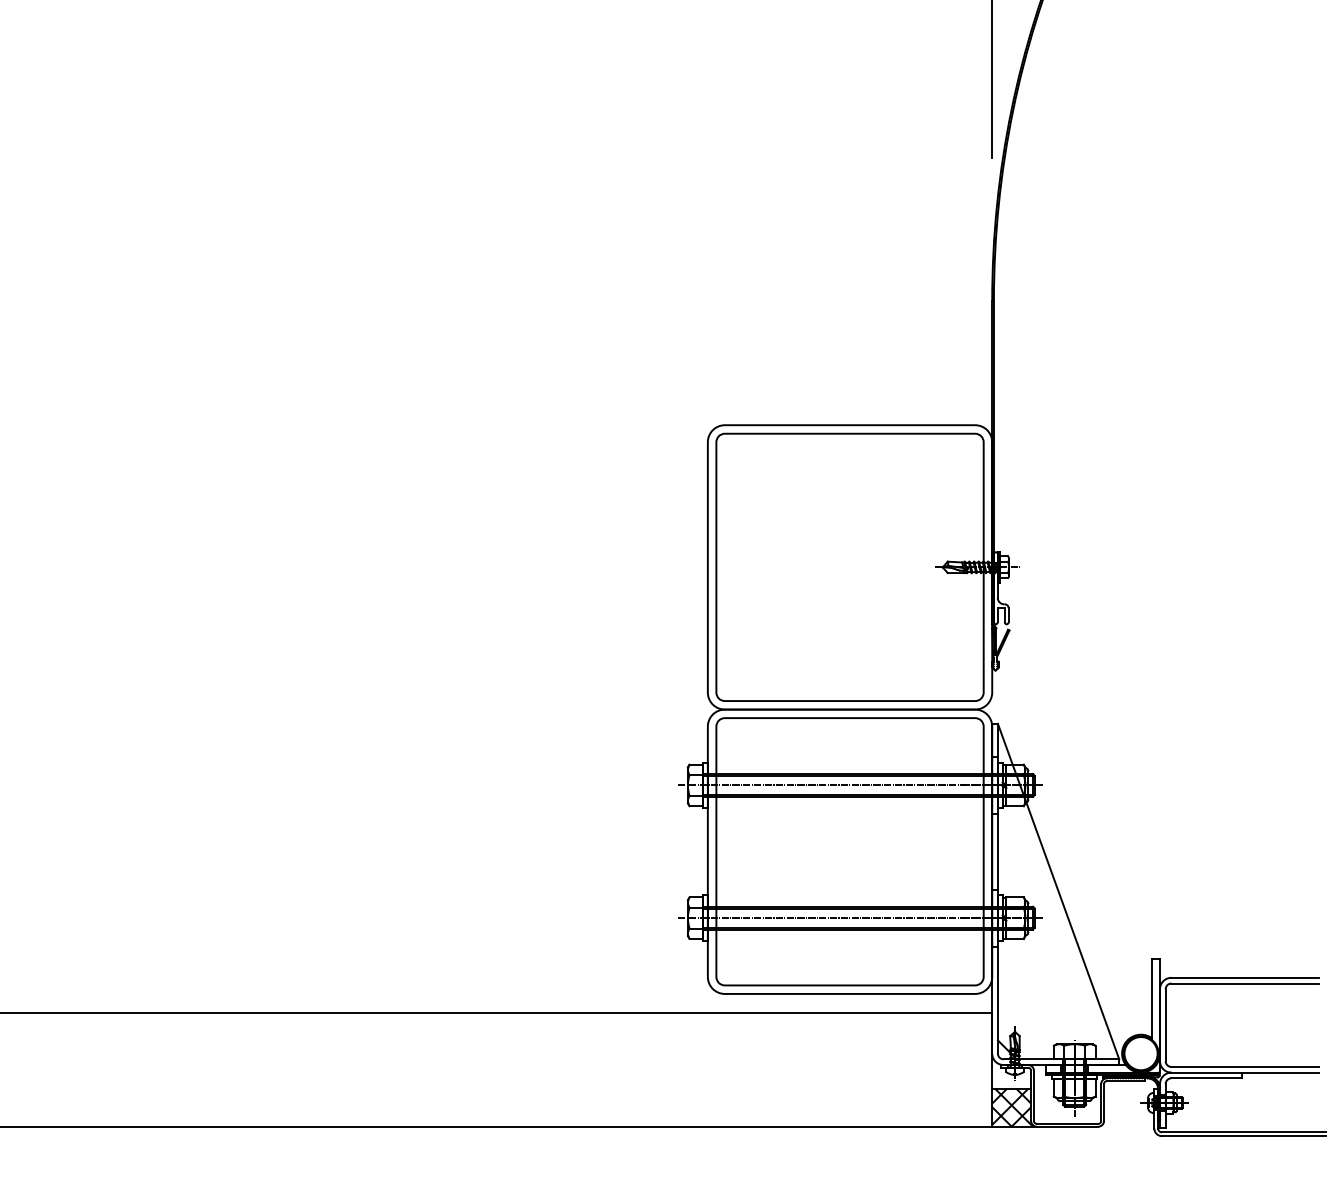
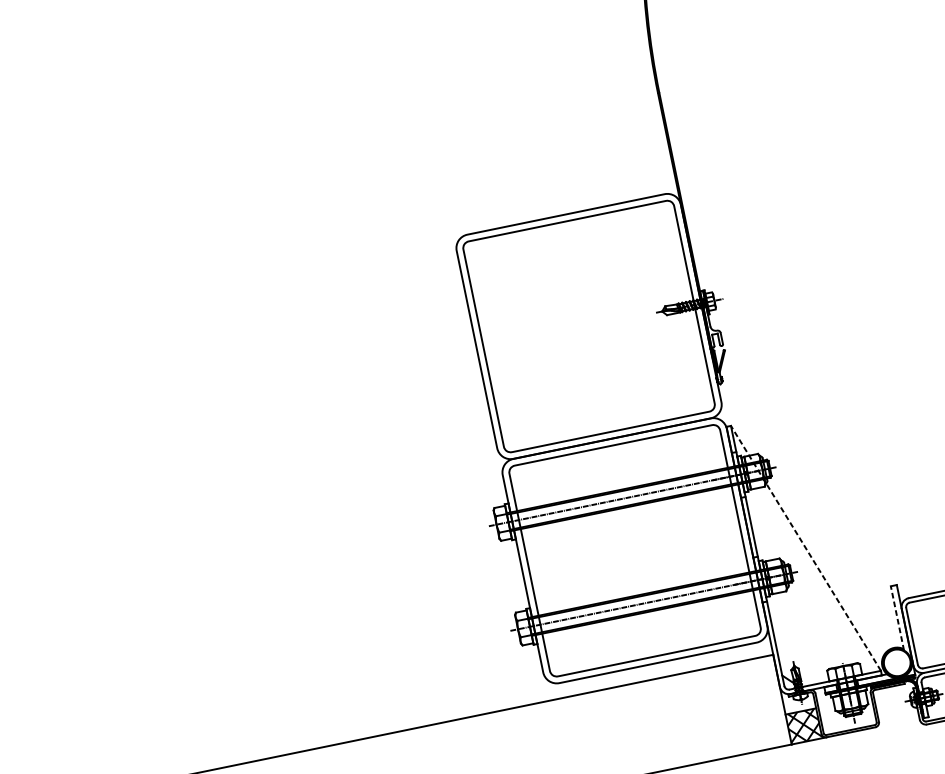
line: (1058, 891) -> (805, 548), solid -> dashed
line: (1152, 999) -> (897, 618), solid -> dashed

